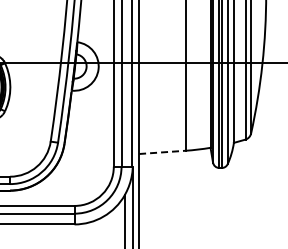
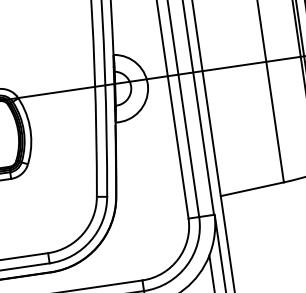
line: (162, 152) -> (252, 189), dashed -> solid

